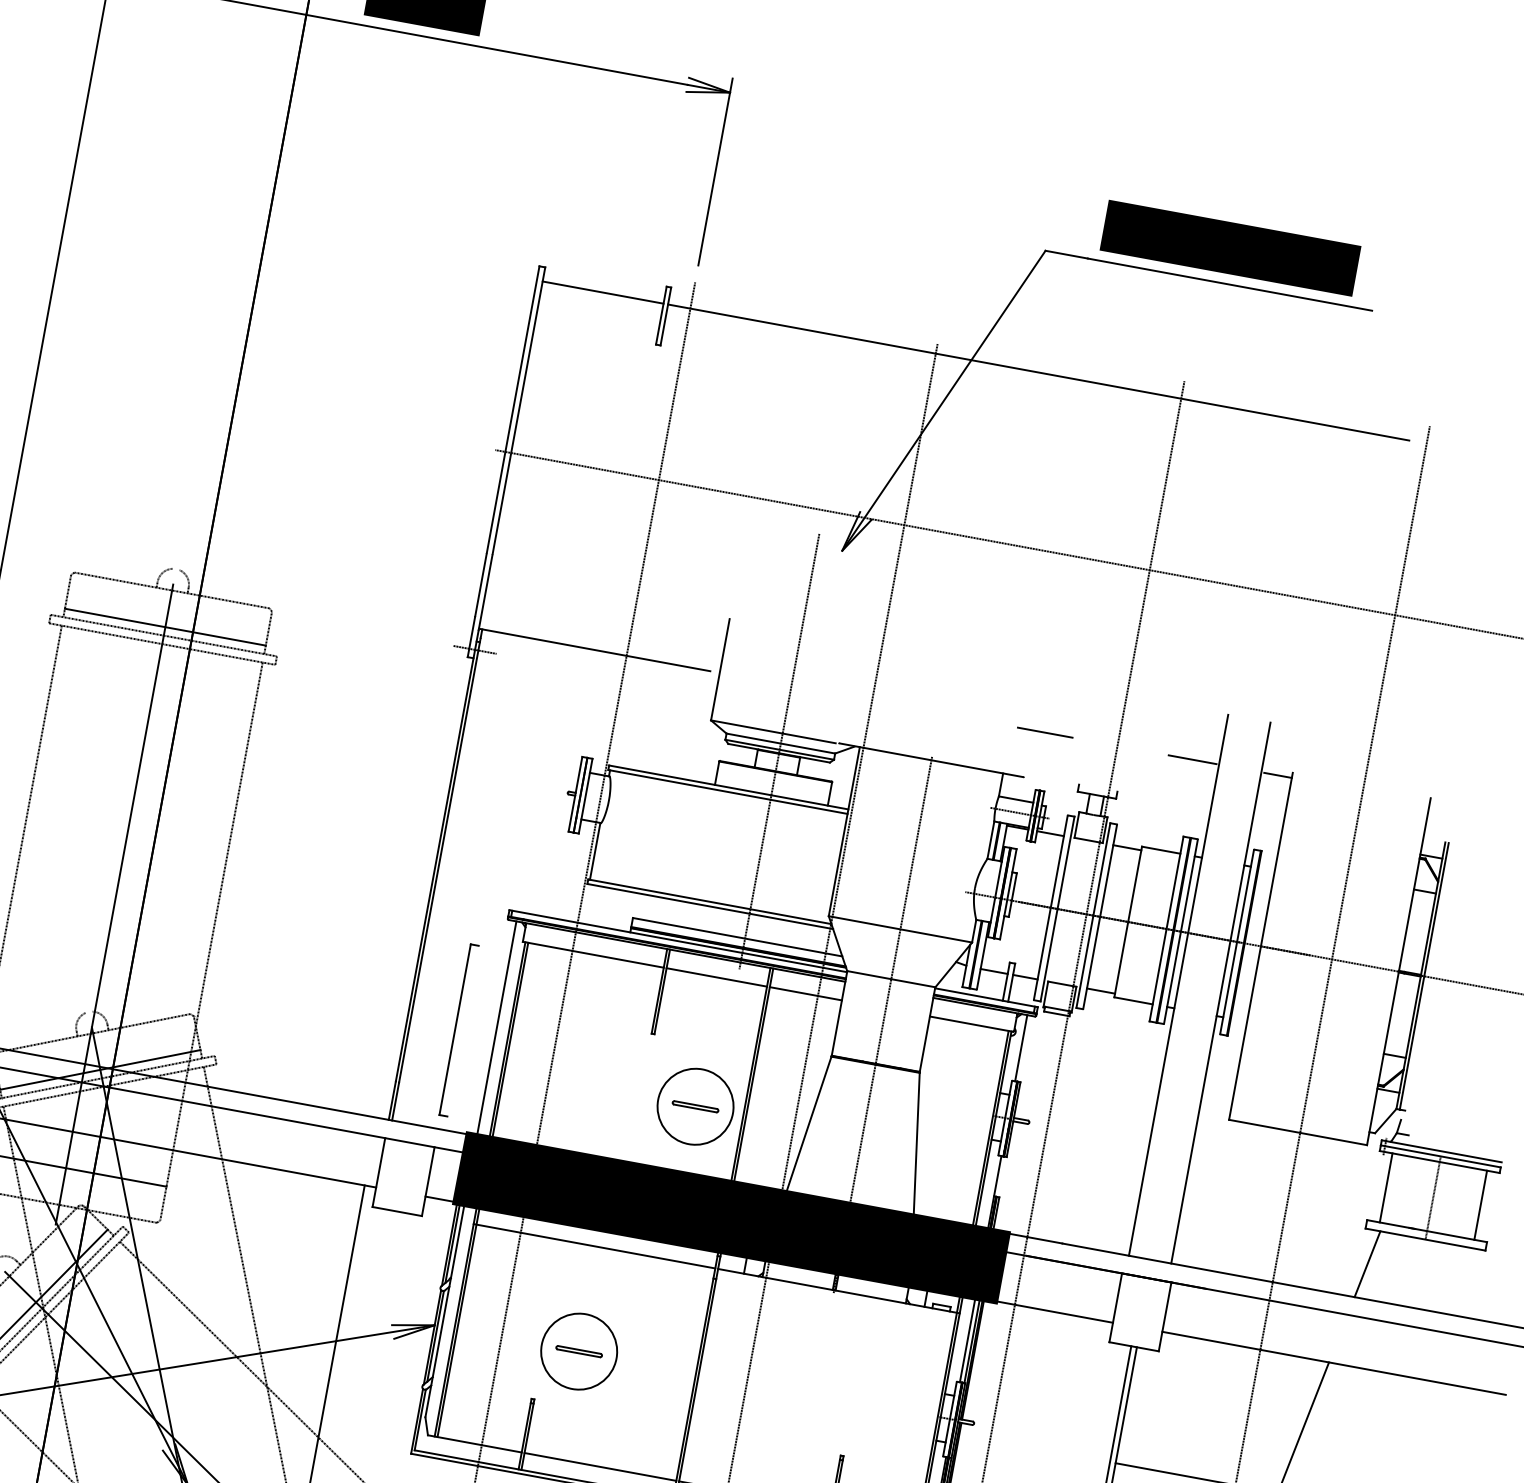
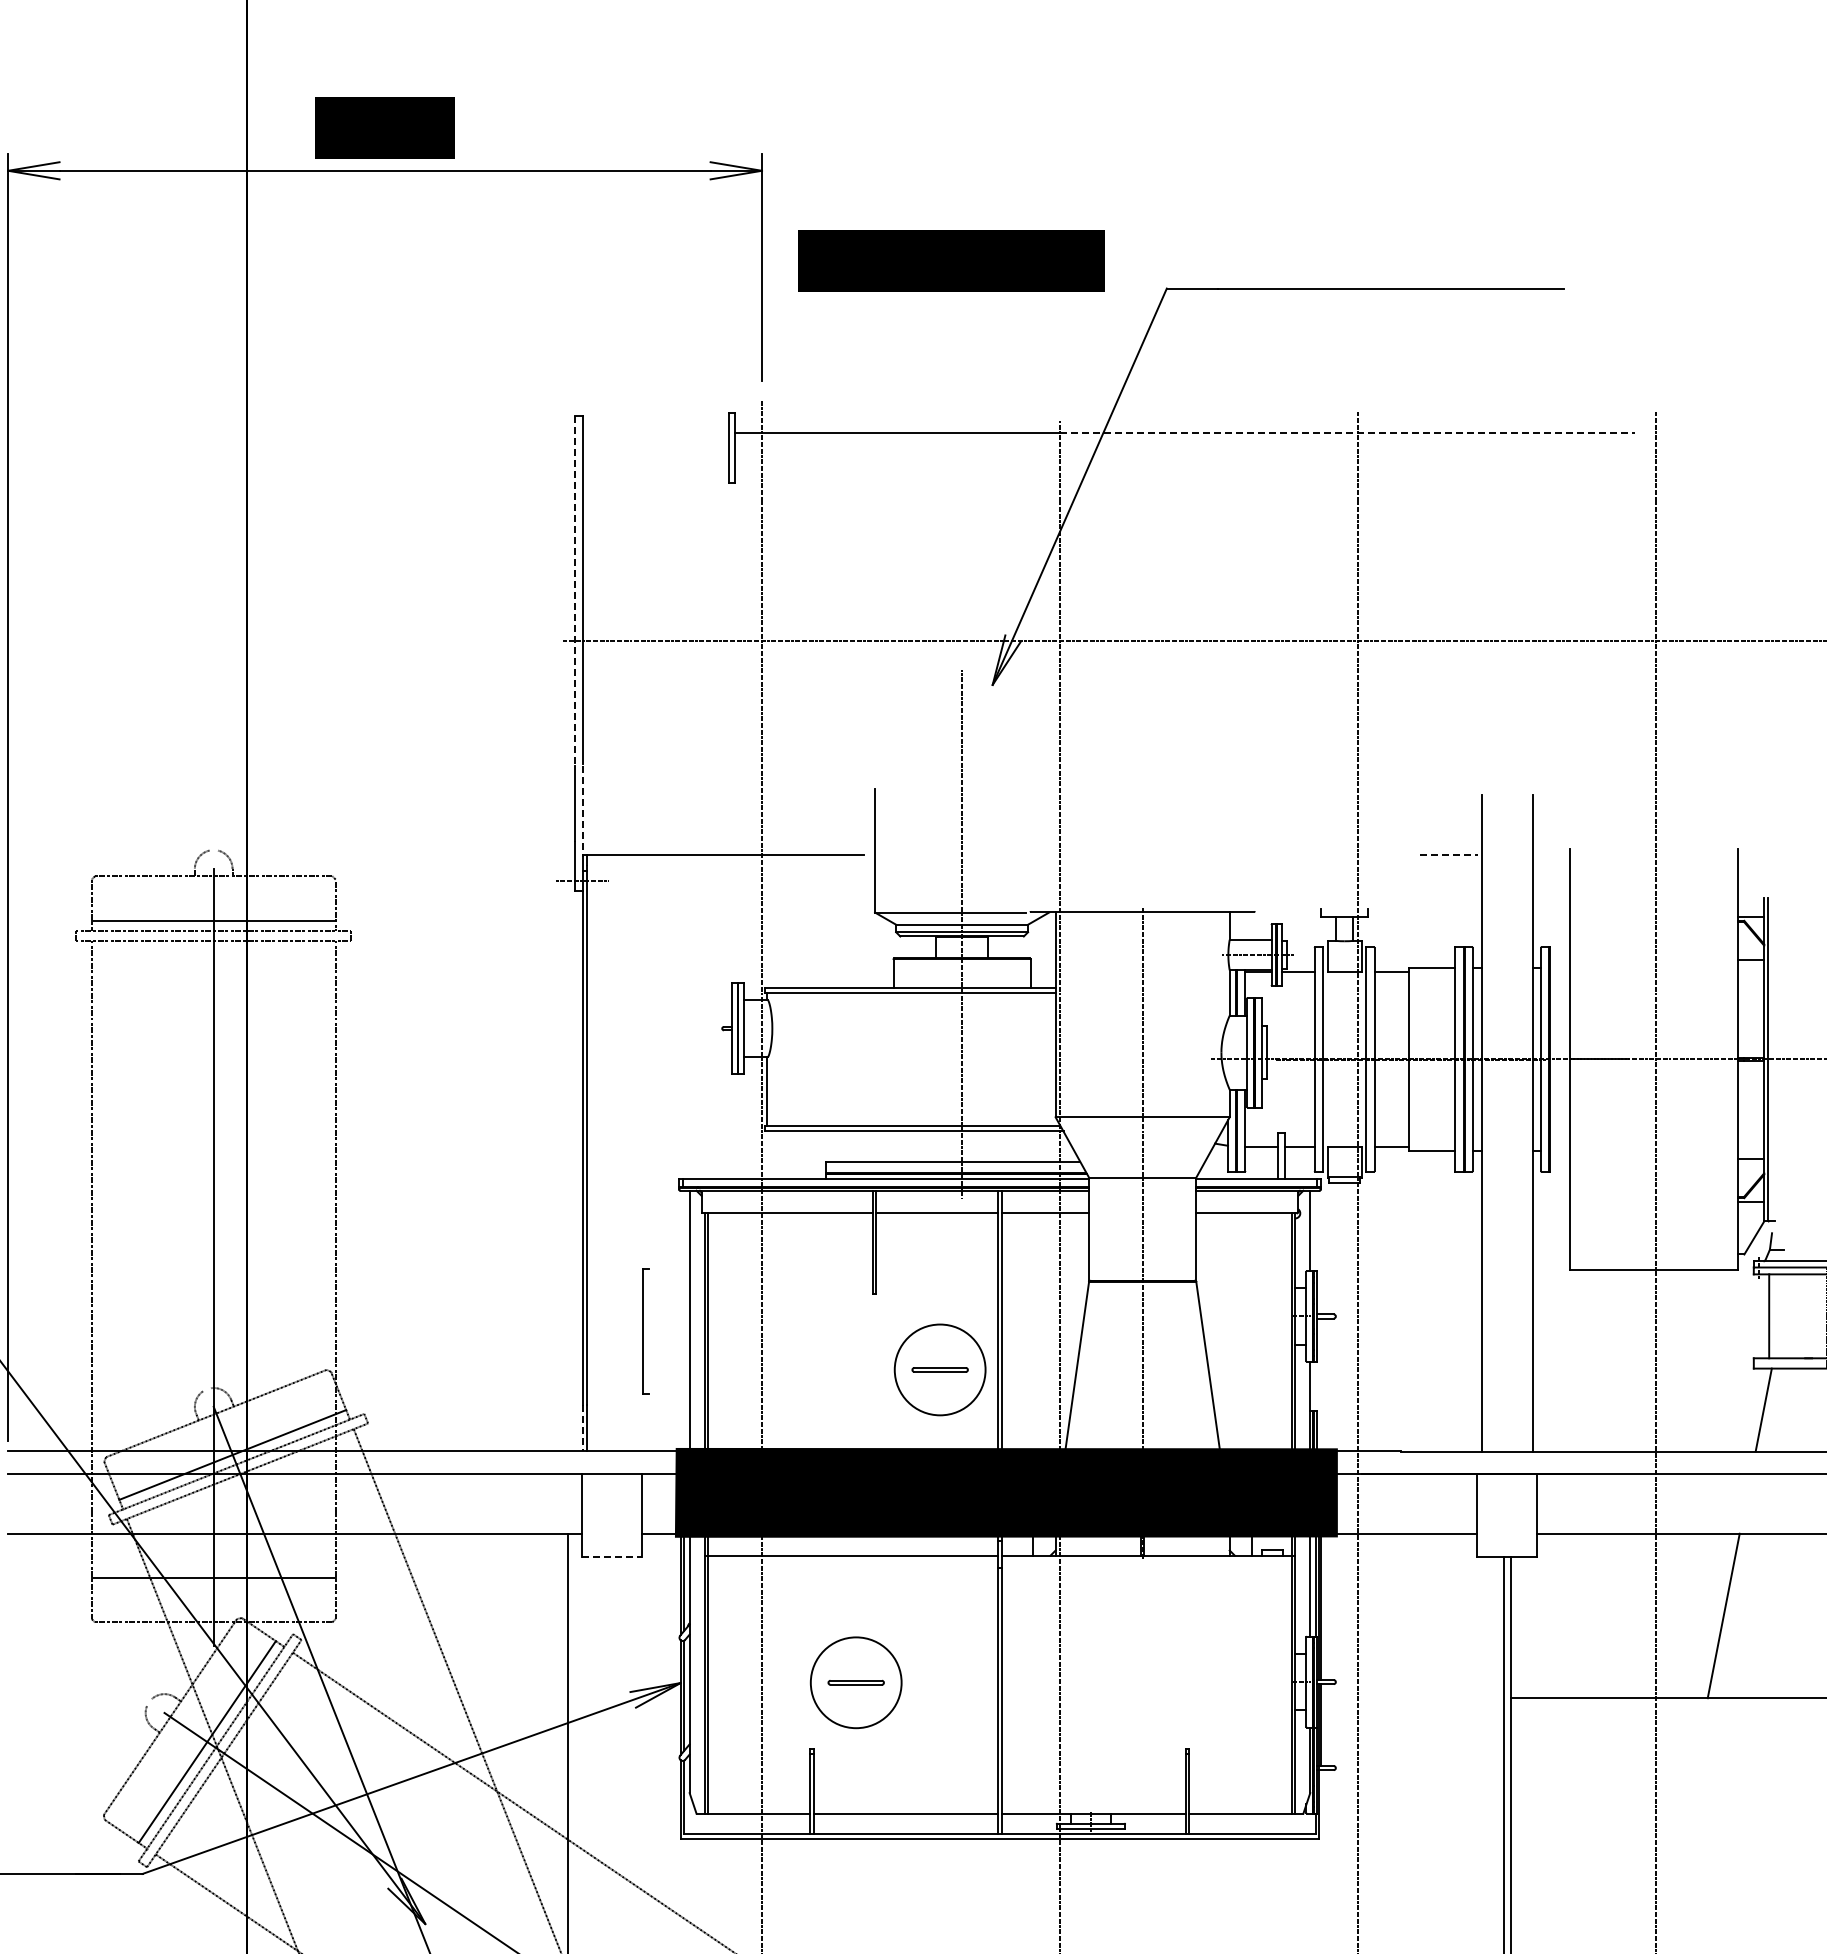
text: (1230, 248) -> (951, 260), moved
line: (602, 292) -> (655, 433), removed
line: (1172, 397) -> (1347, 433), solid -> dashed
line: (513, 410) -> (575, 590), solid -> dashed
line: (485, 592) -> (582, 811), solid -> dashed
line: (1045, 732) -> (1270, 854), removed
line: (1192, 759) -> (1449, 854), solid -> dashed
line: (1277, 774) -> (1552, 854), removed
part: (458, 1030) -> (645, 1331), size x0.6
line: (392, 1100) -> (582, 1428), solid -> dashed
line: (397, 1211) -> (612, 1557), solid -> dashed

